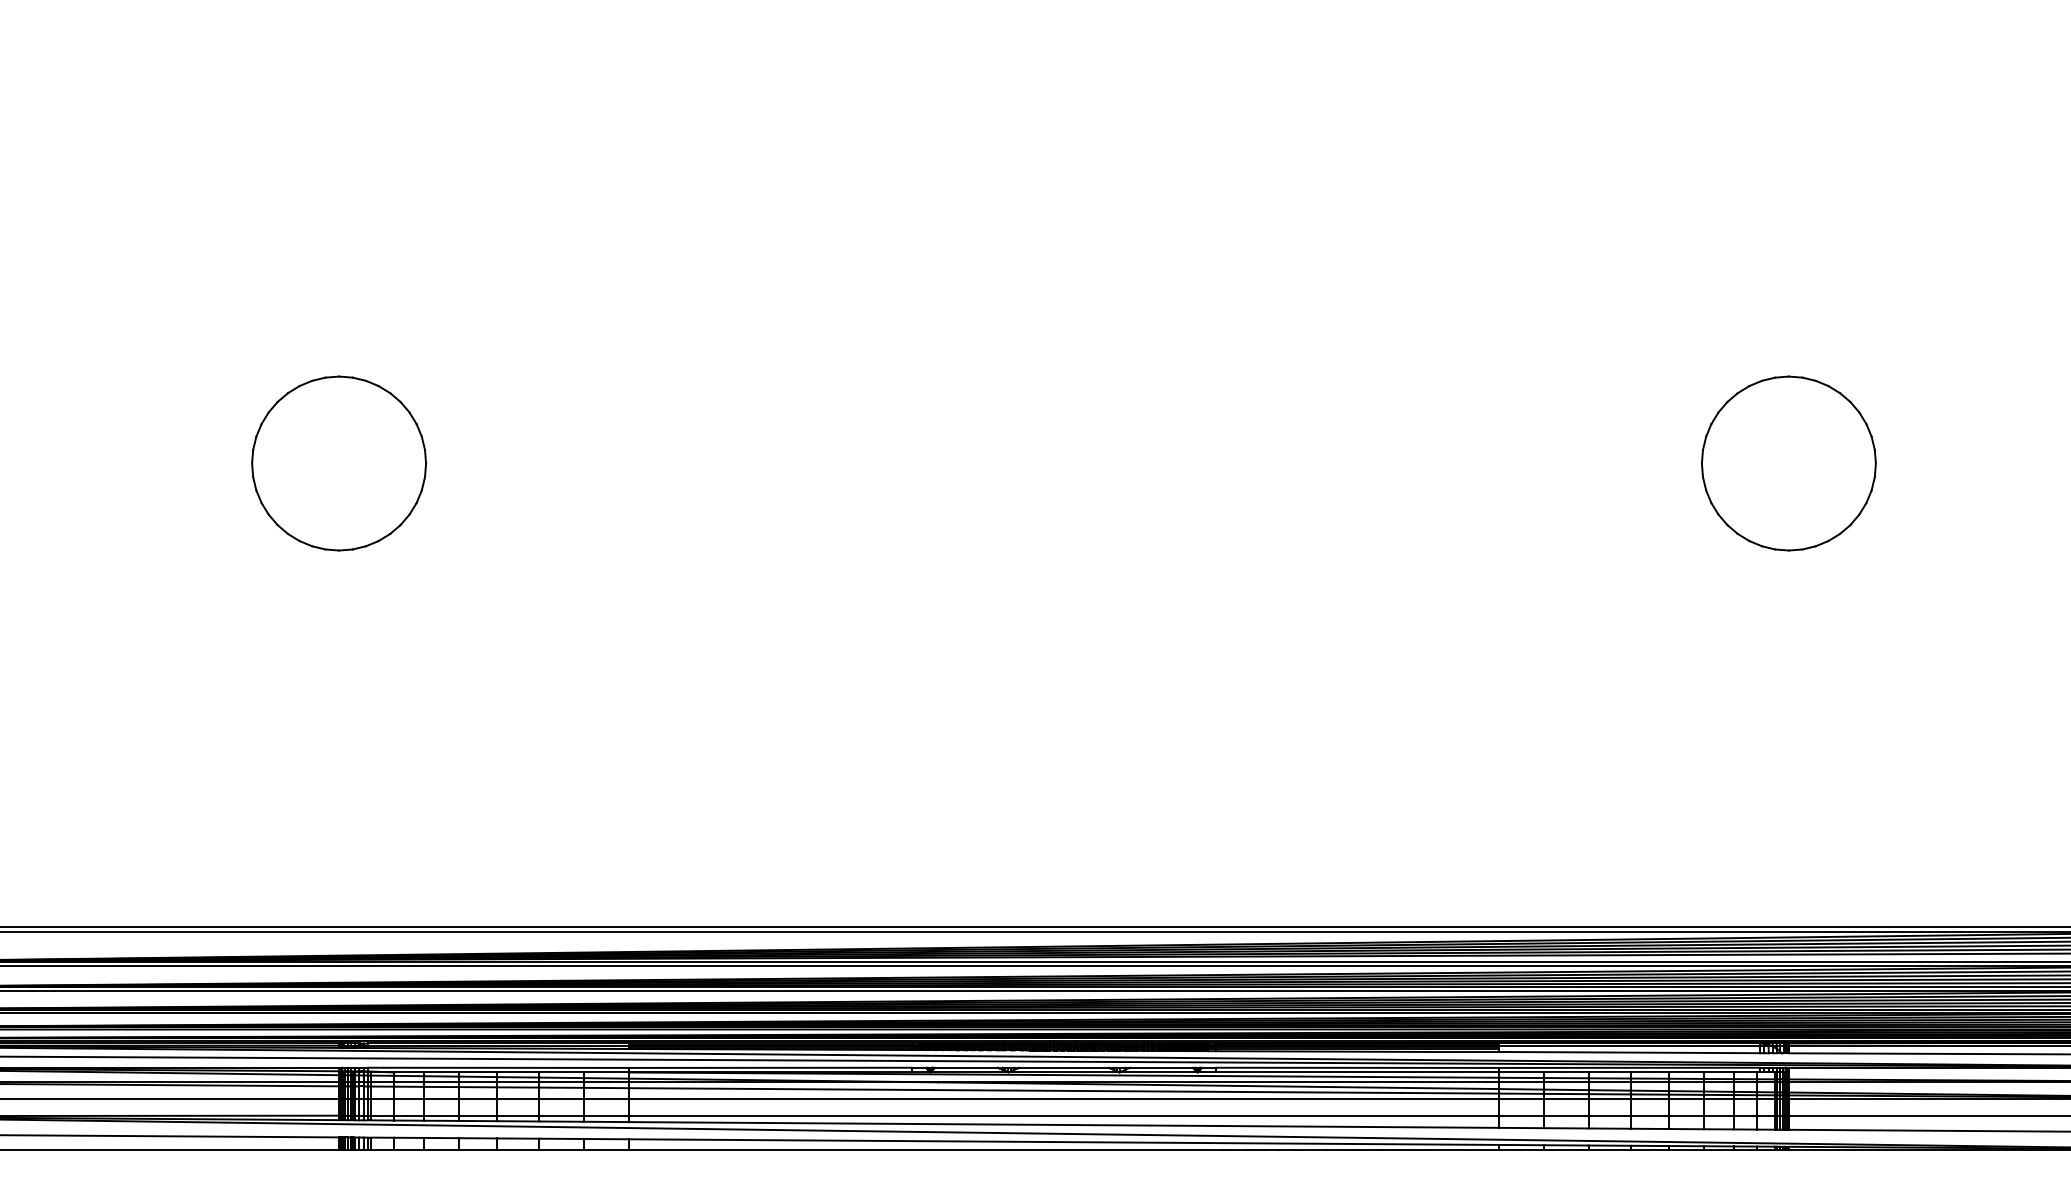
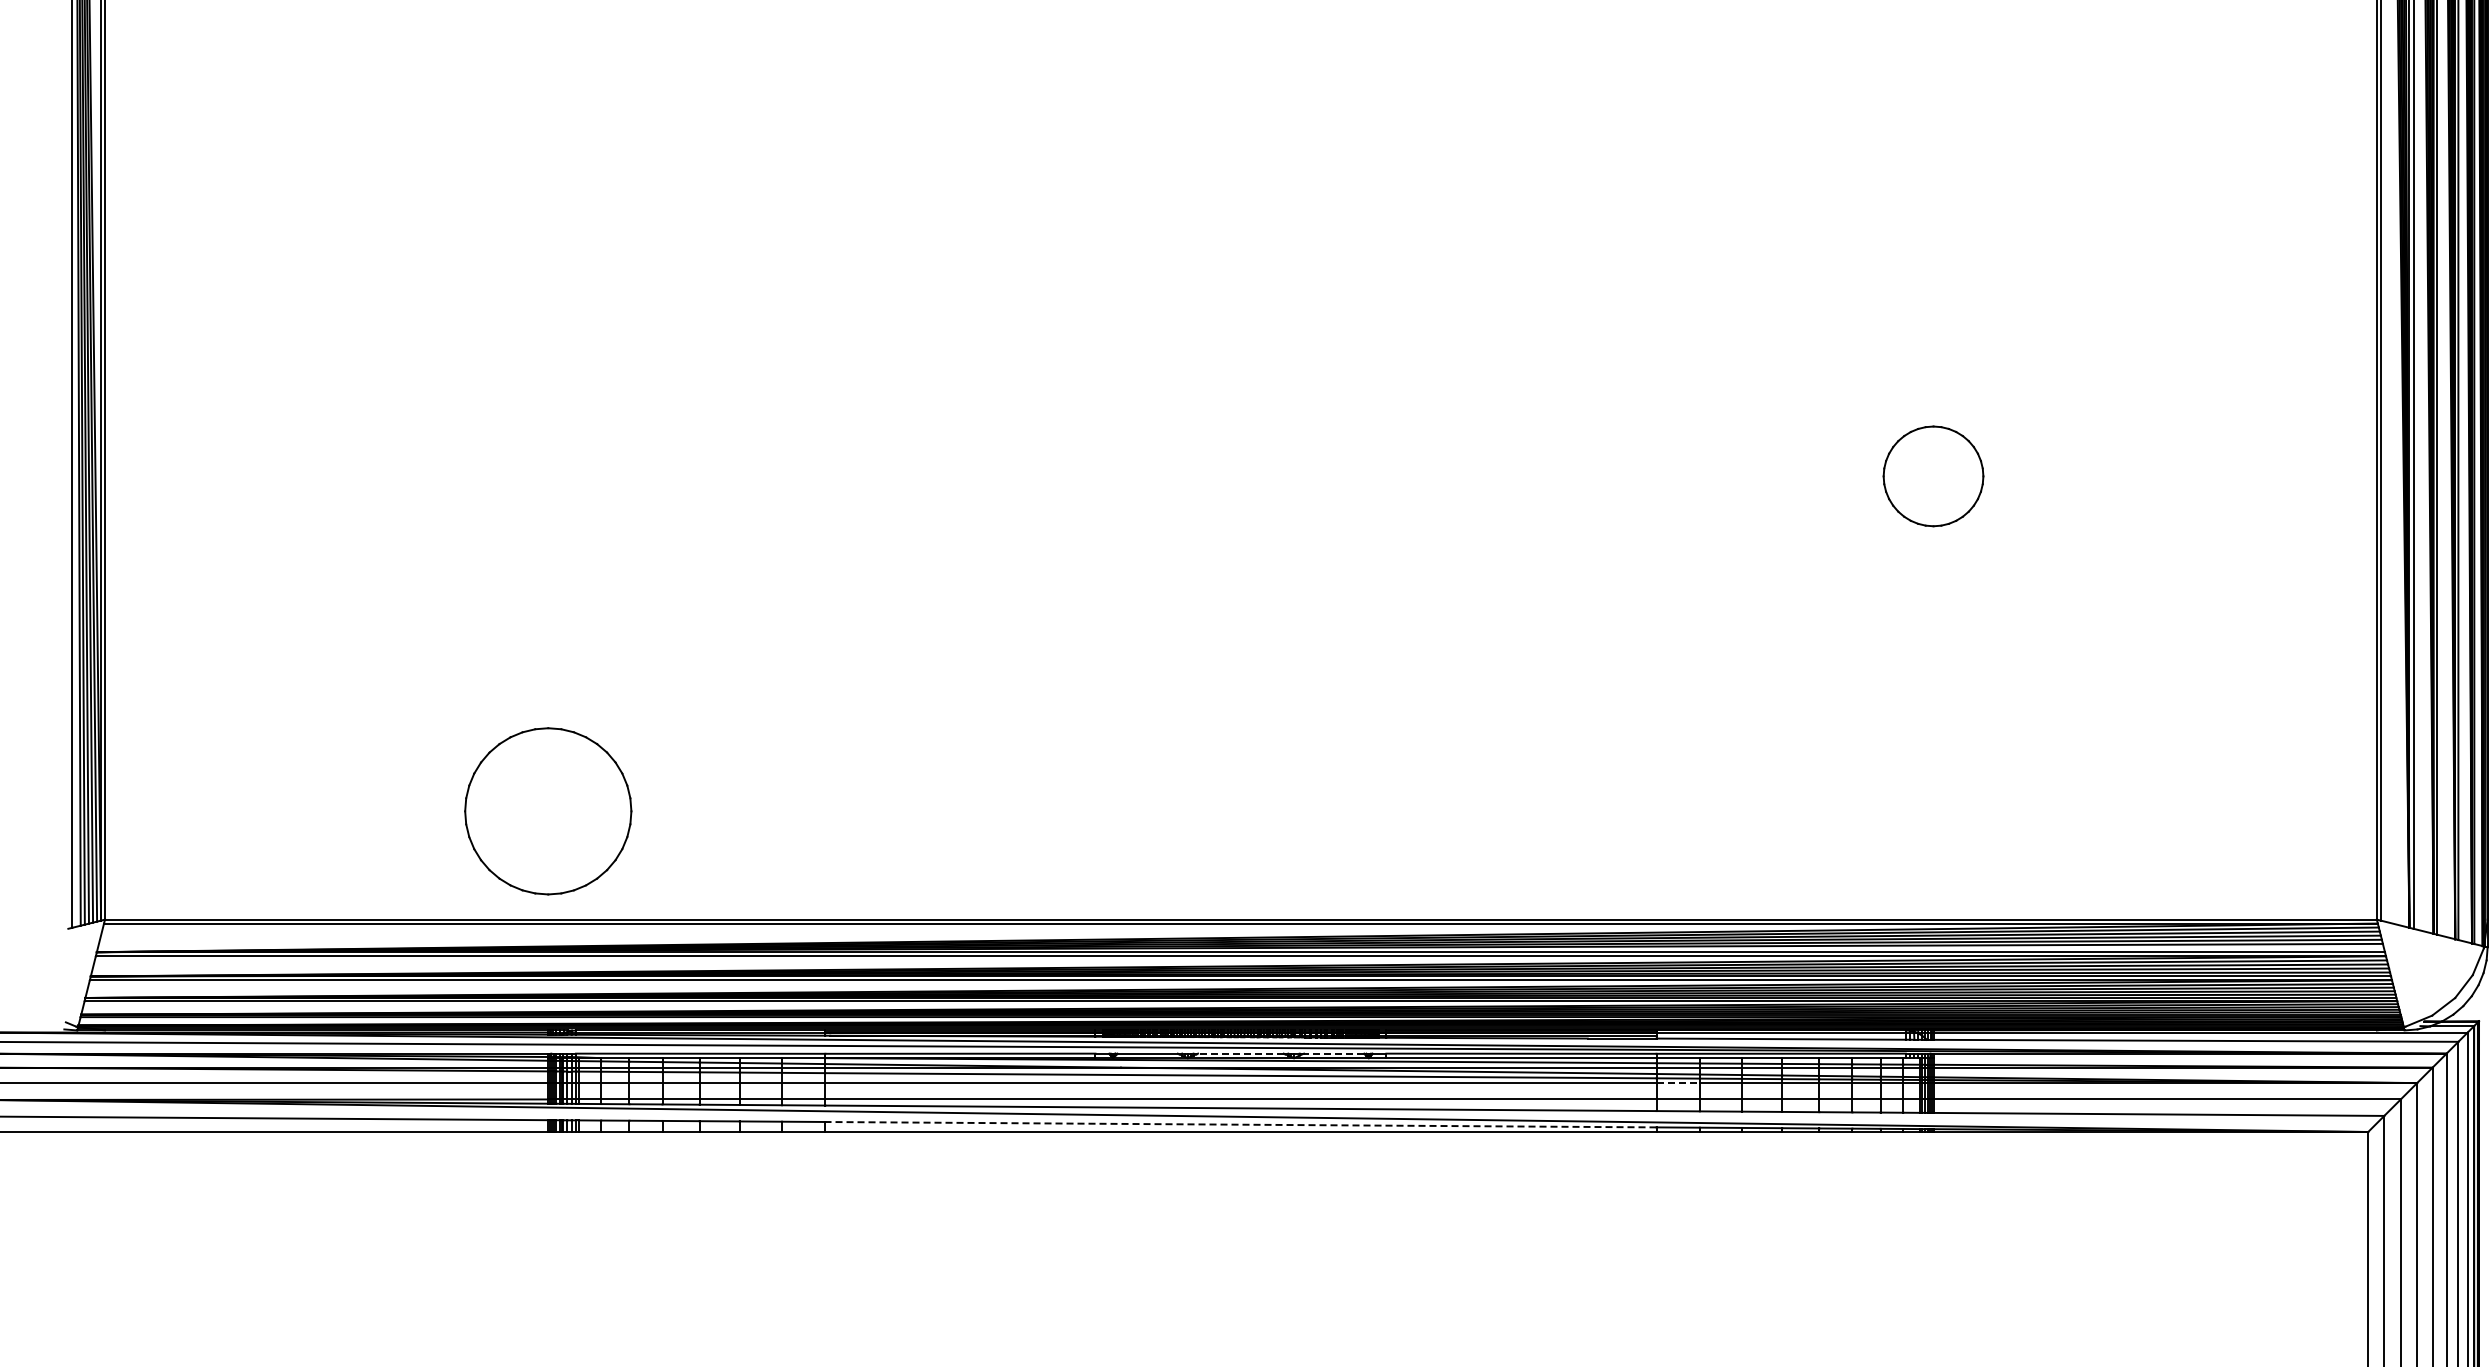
part: (339, 463) -> (548, 811), moved
part: (1788, 463) -> (1933, 476), size x0.6
line: (1063, 1067) -> (1240, 1053), solid -> dashed
line: (1160, 1067) -> (1333, 1053), solid -> dashed
line: (1521, 1098) -> (1678, 1083), solid -> dashed
line: (1063, 1141) -> (1240, 1124), solid -> dashed

